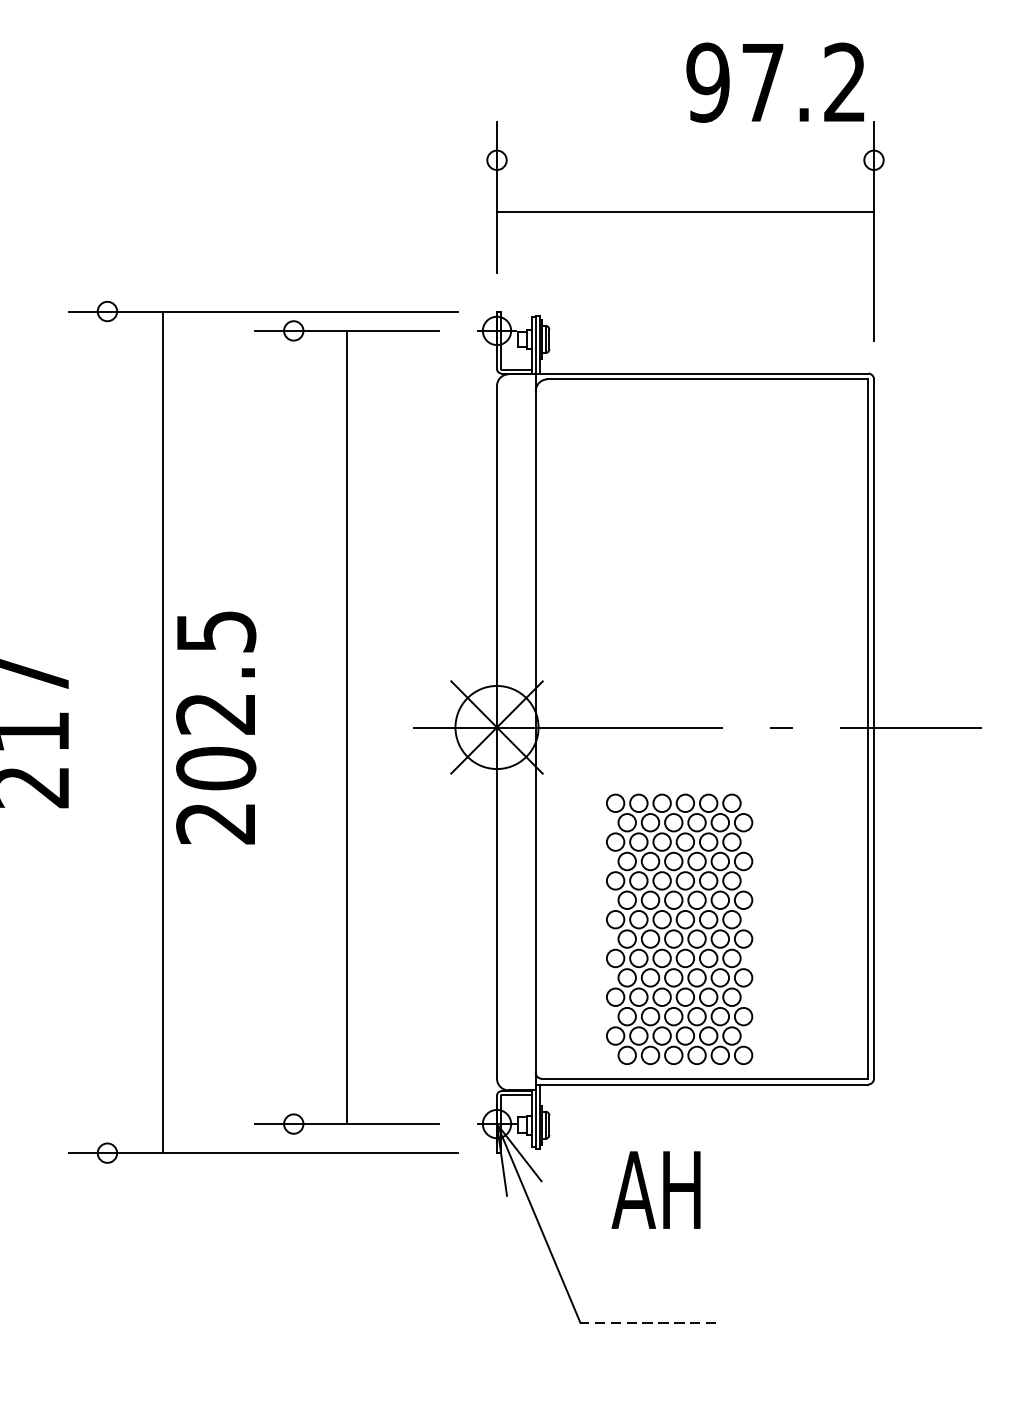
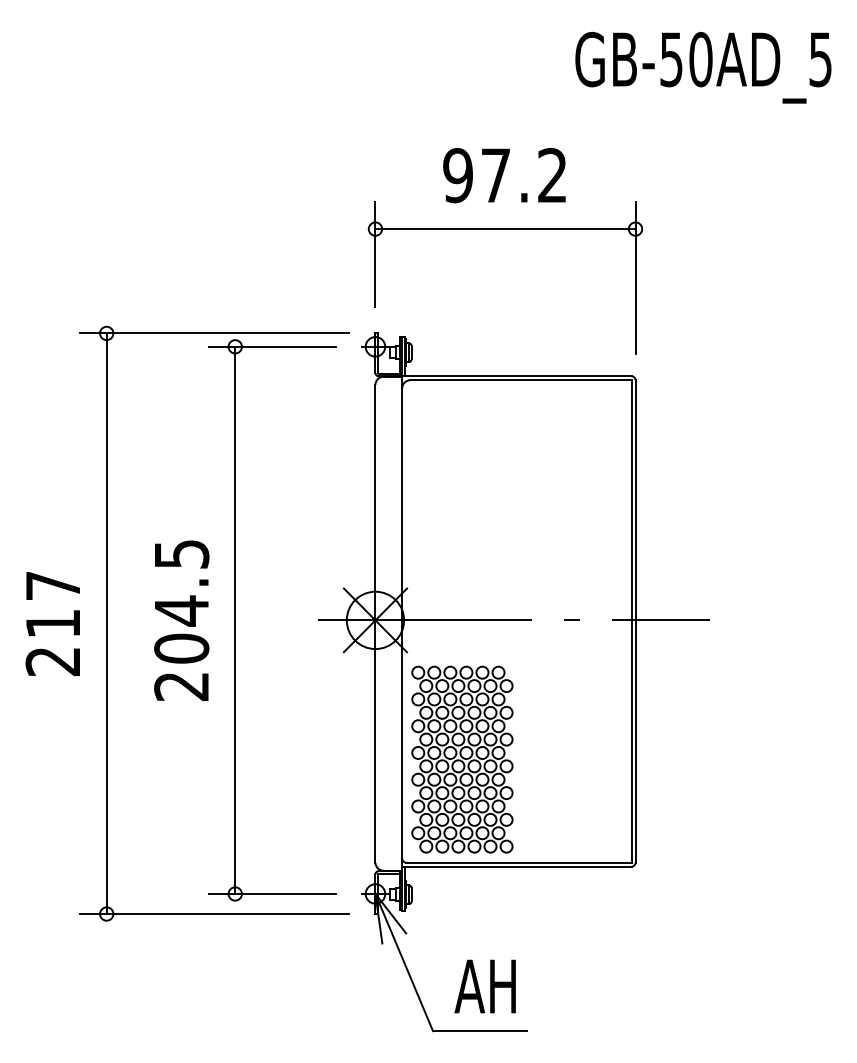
text: (775, 82) -> (504, 175), moved
line: (685, 213) -> (505, 229), moved
text: (215, 713) -> (181, 610), 202.5 -> 204.5
line: (347, 726) -> (235, 619), moved
line: (162, 731) -> (106, 623), moved
part: (679, 929) -> (462, 759), moved
text: (655, 1190) -> (484, 986), moved
line: (647, 1323) -> (479, 1031), dashed -> solid

